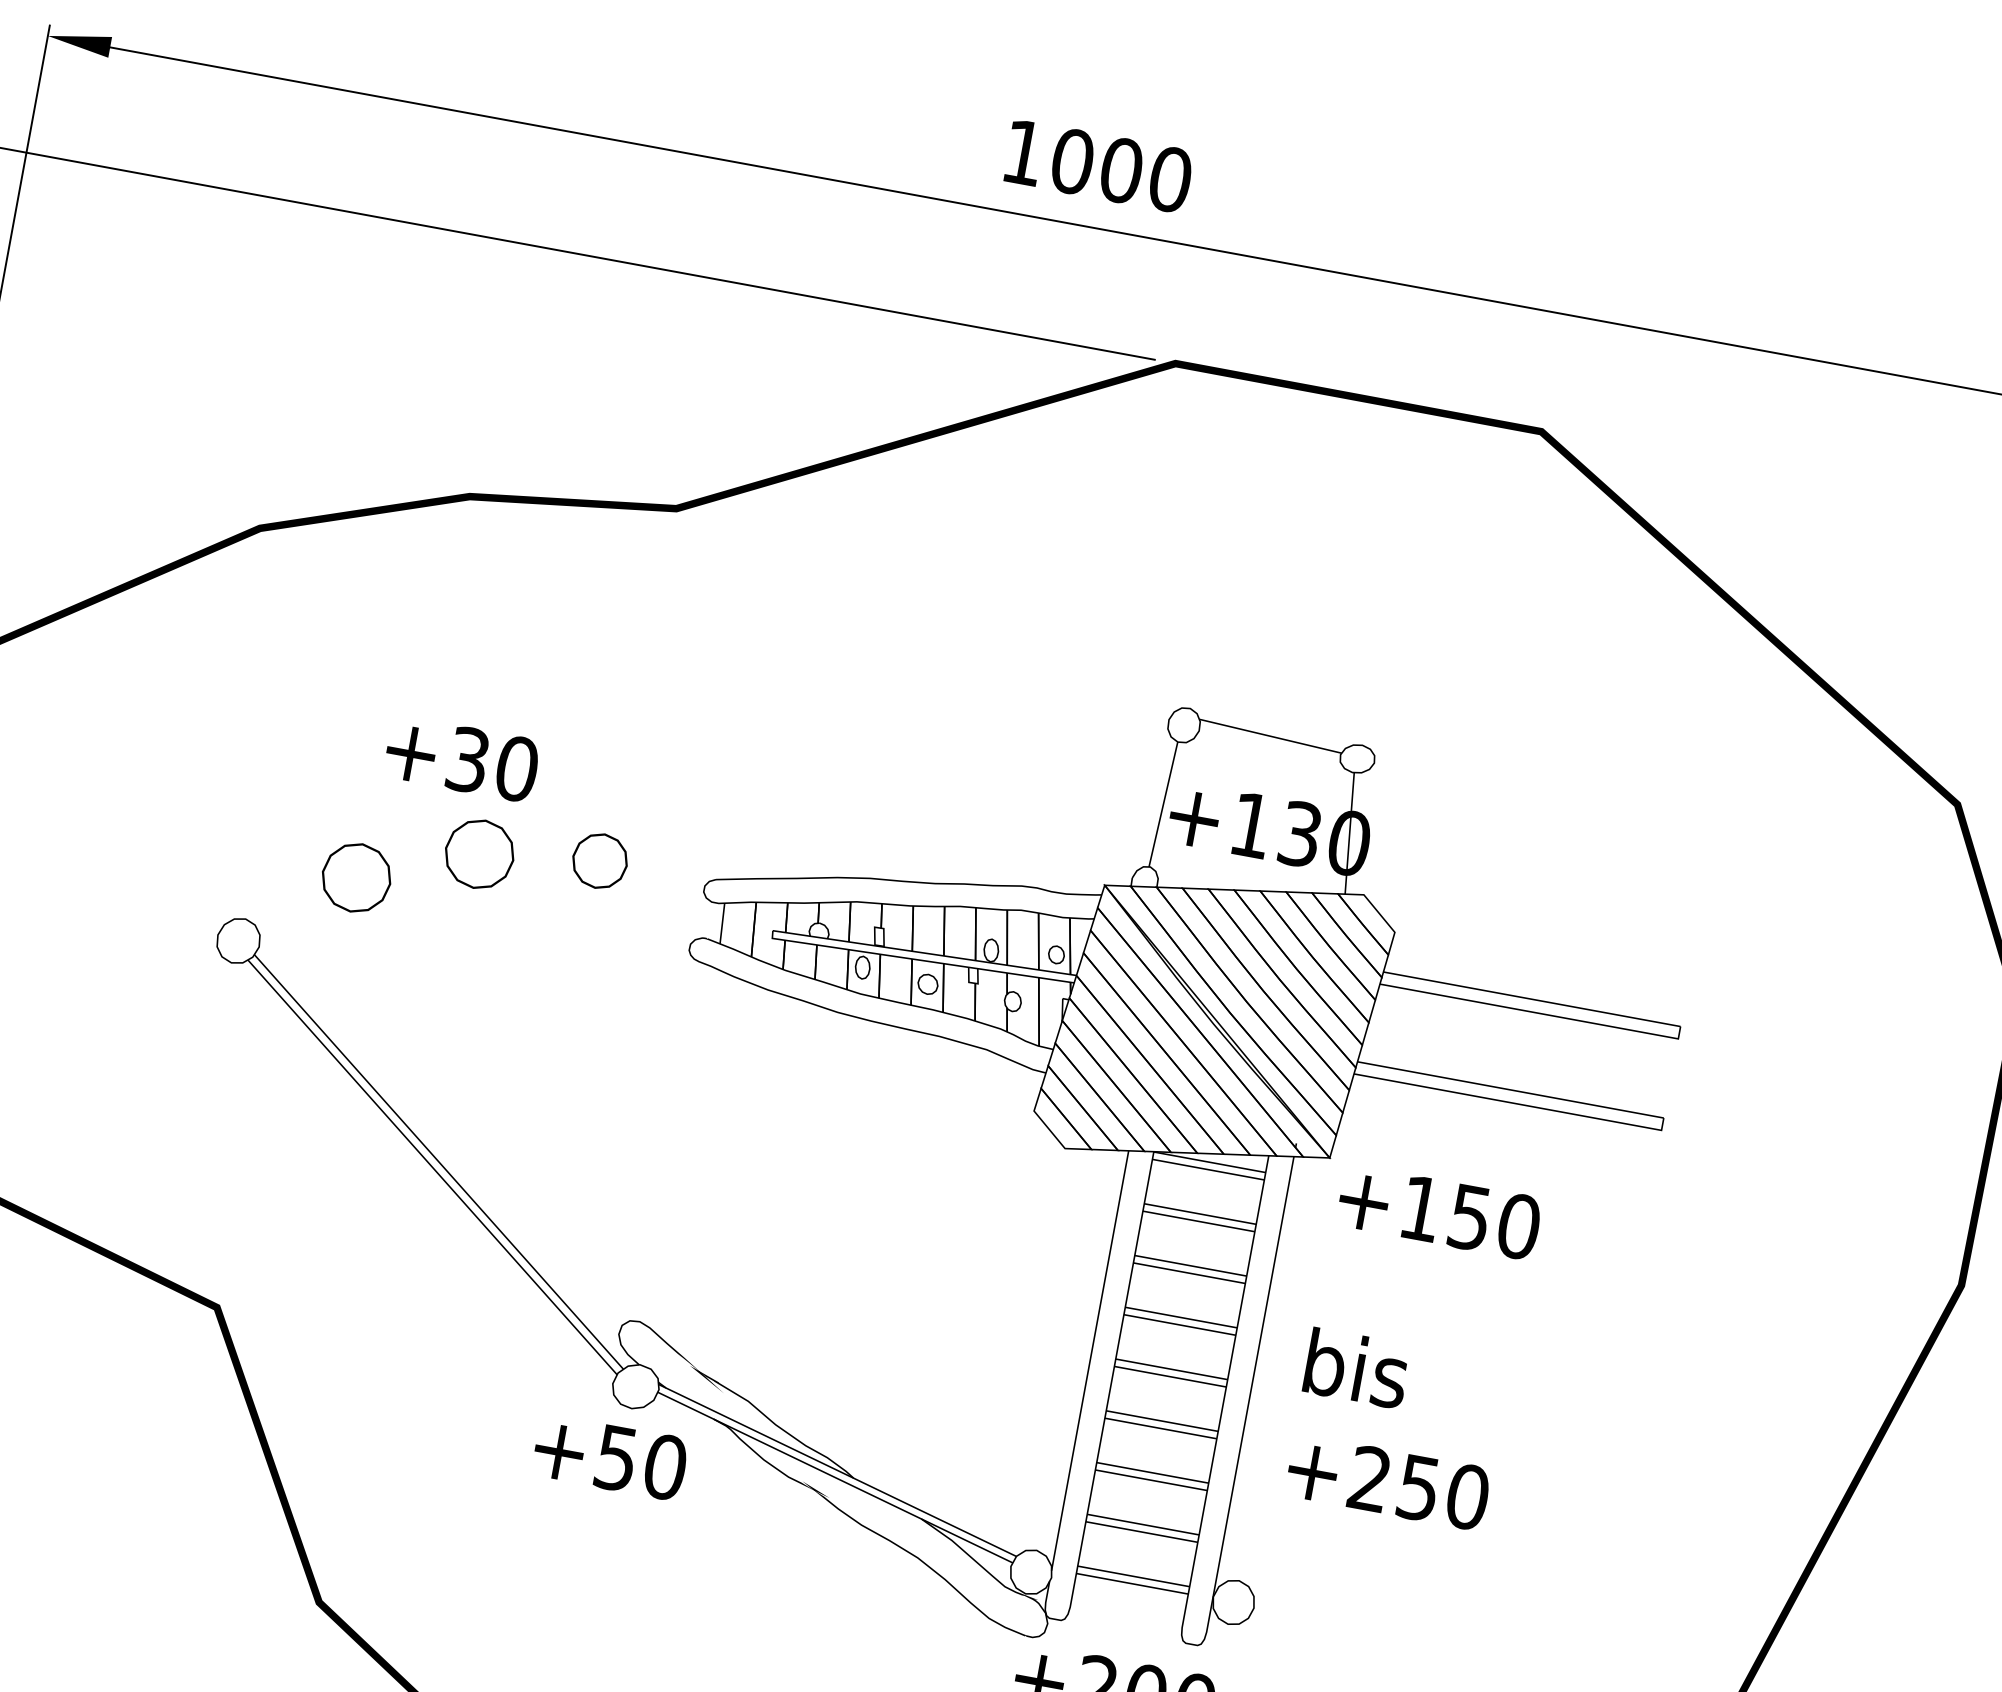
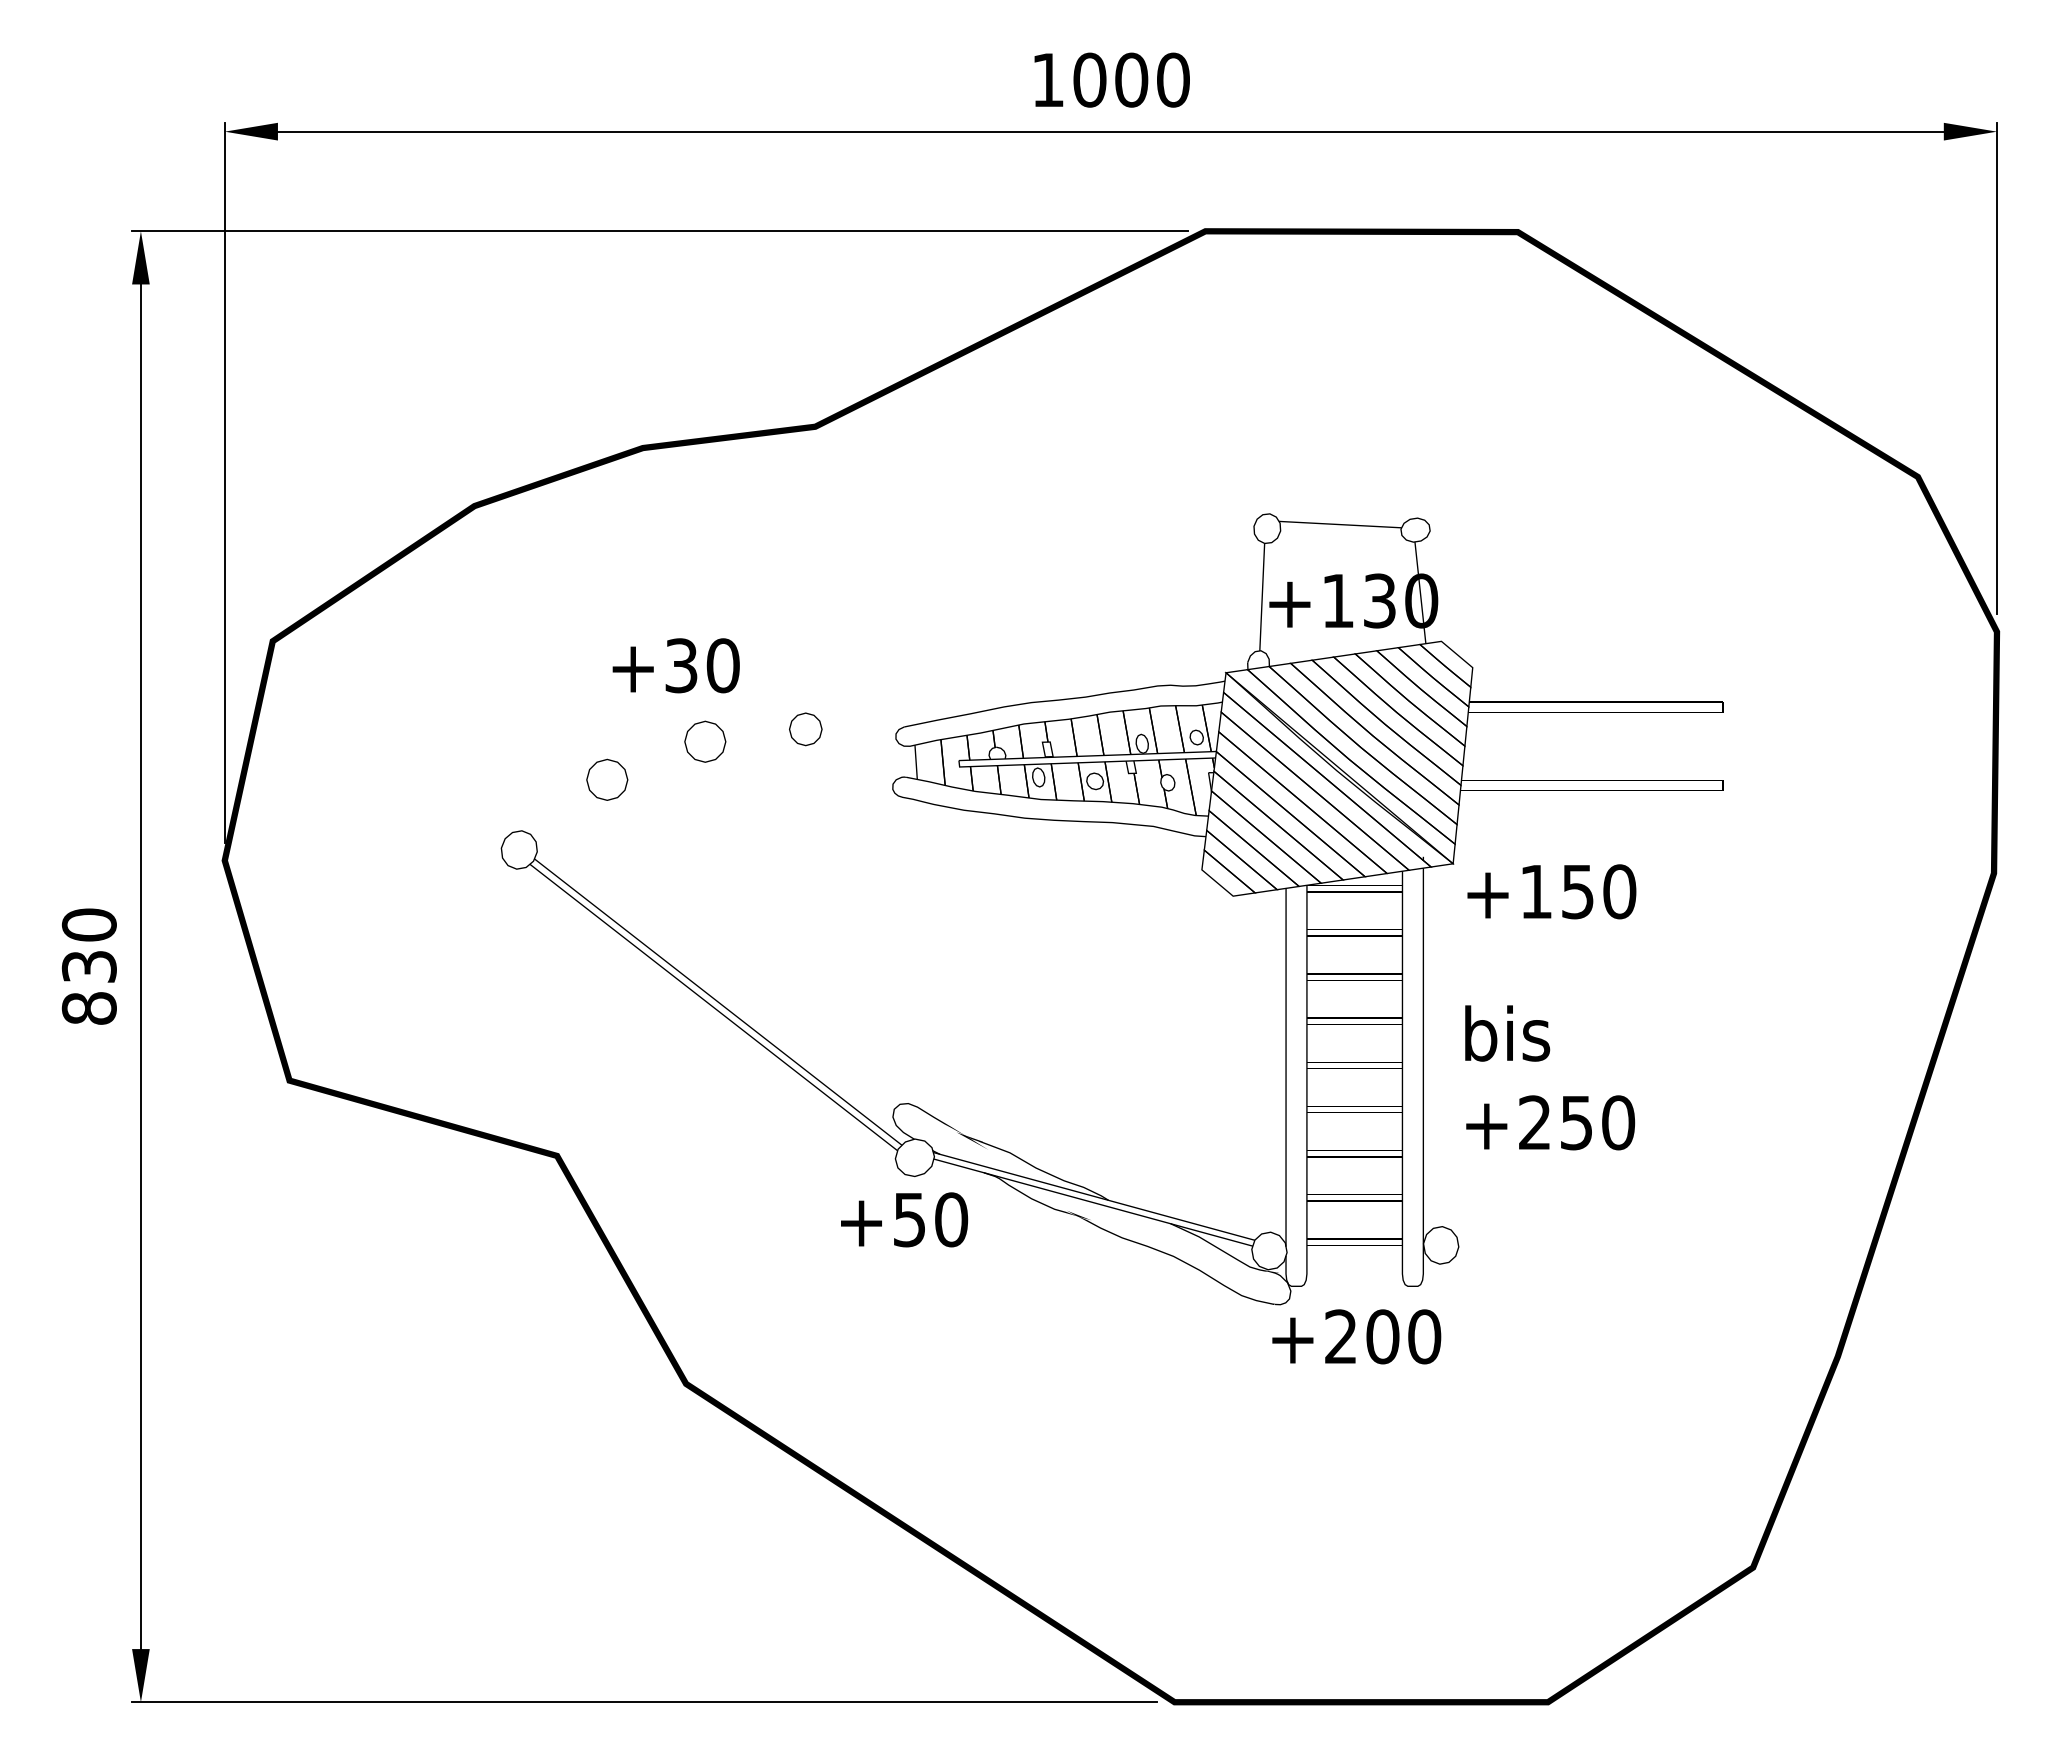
part: (480, 853) -> (705, 741), size x0.71
part: (599, 861) -> (805, 729), size x0.71
part: (357, 877) -> (607, 779), size x0.71

